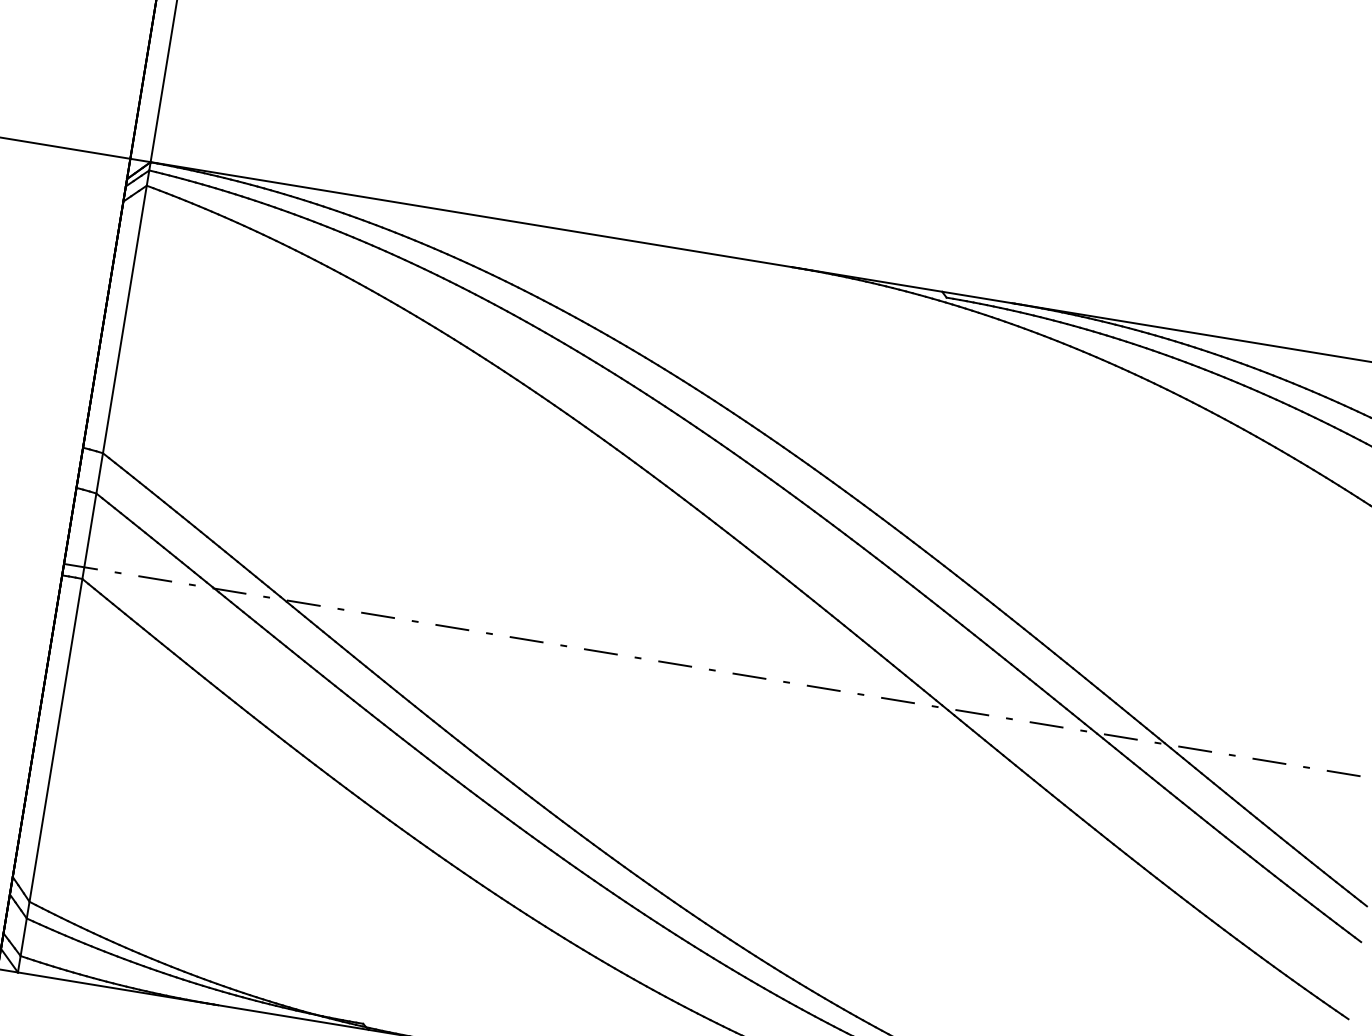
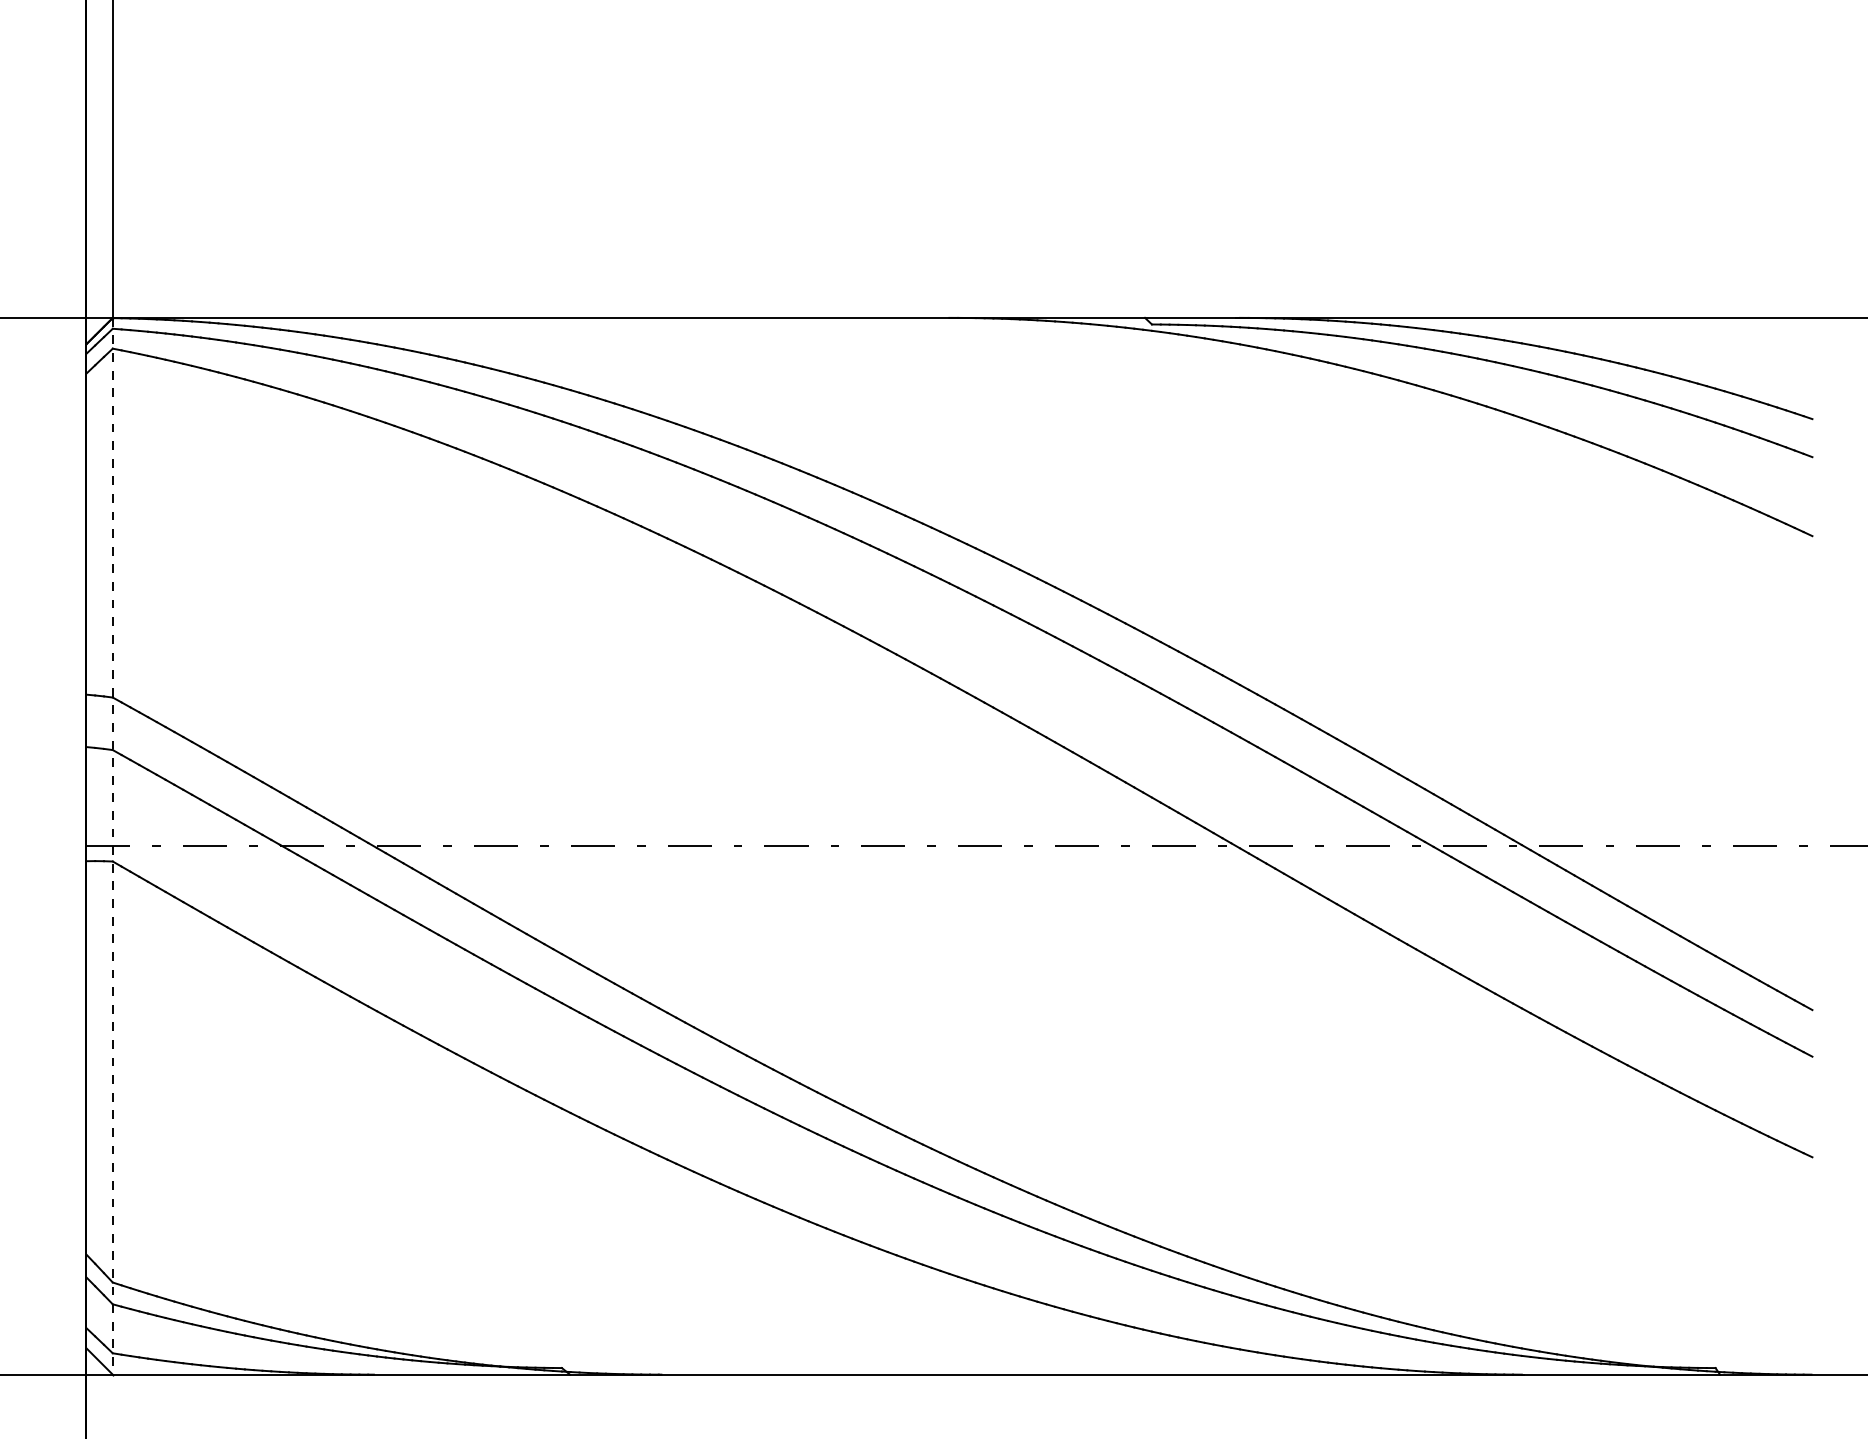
line: (84, 567) -> (112, 846), solid -> dashed

